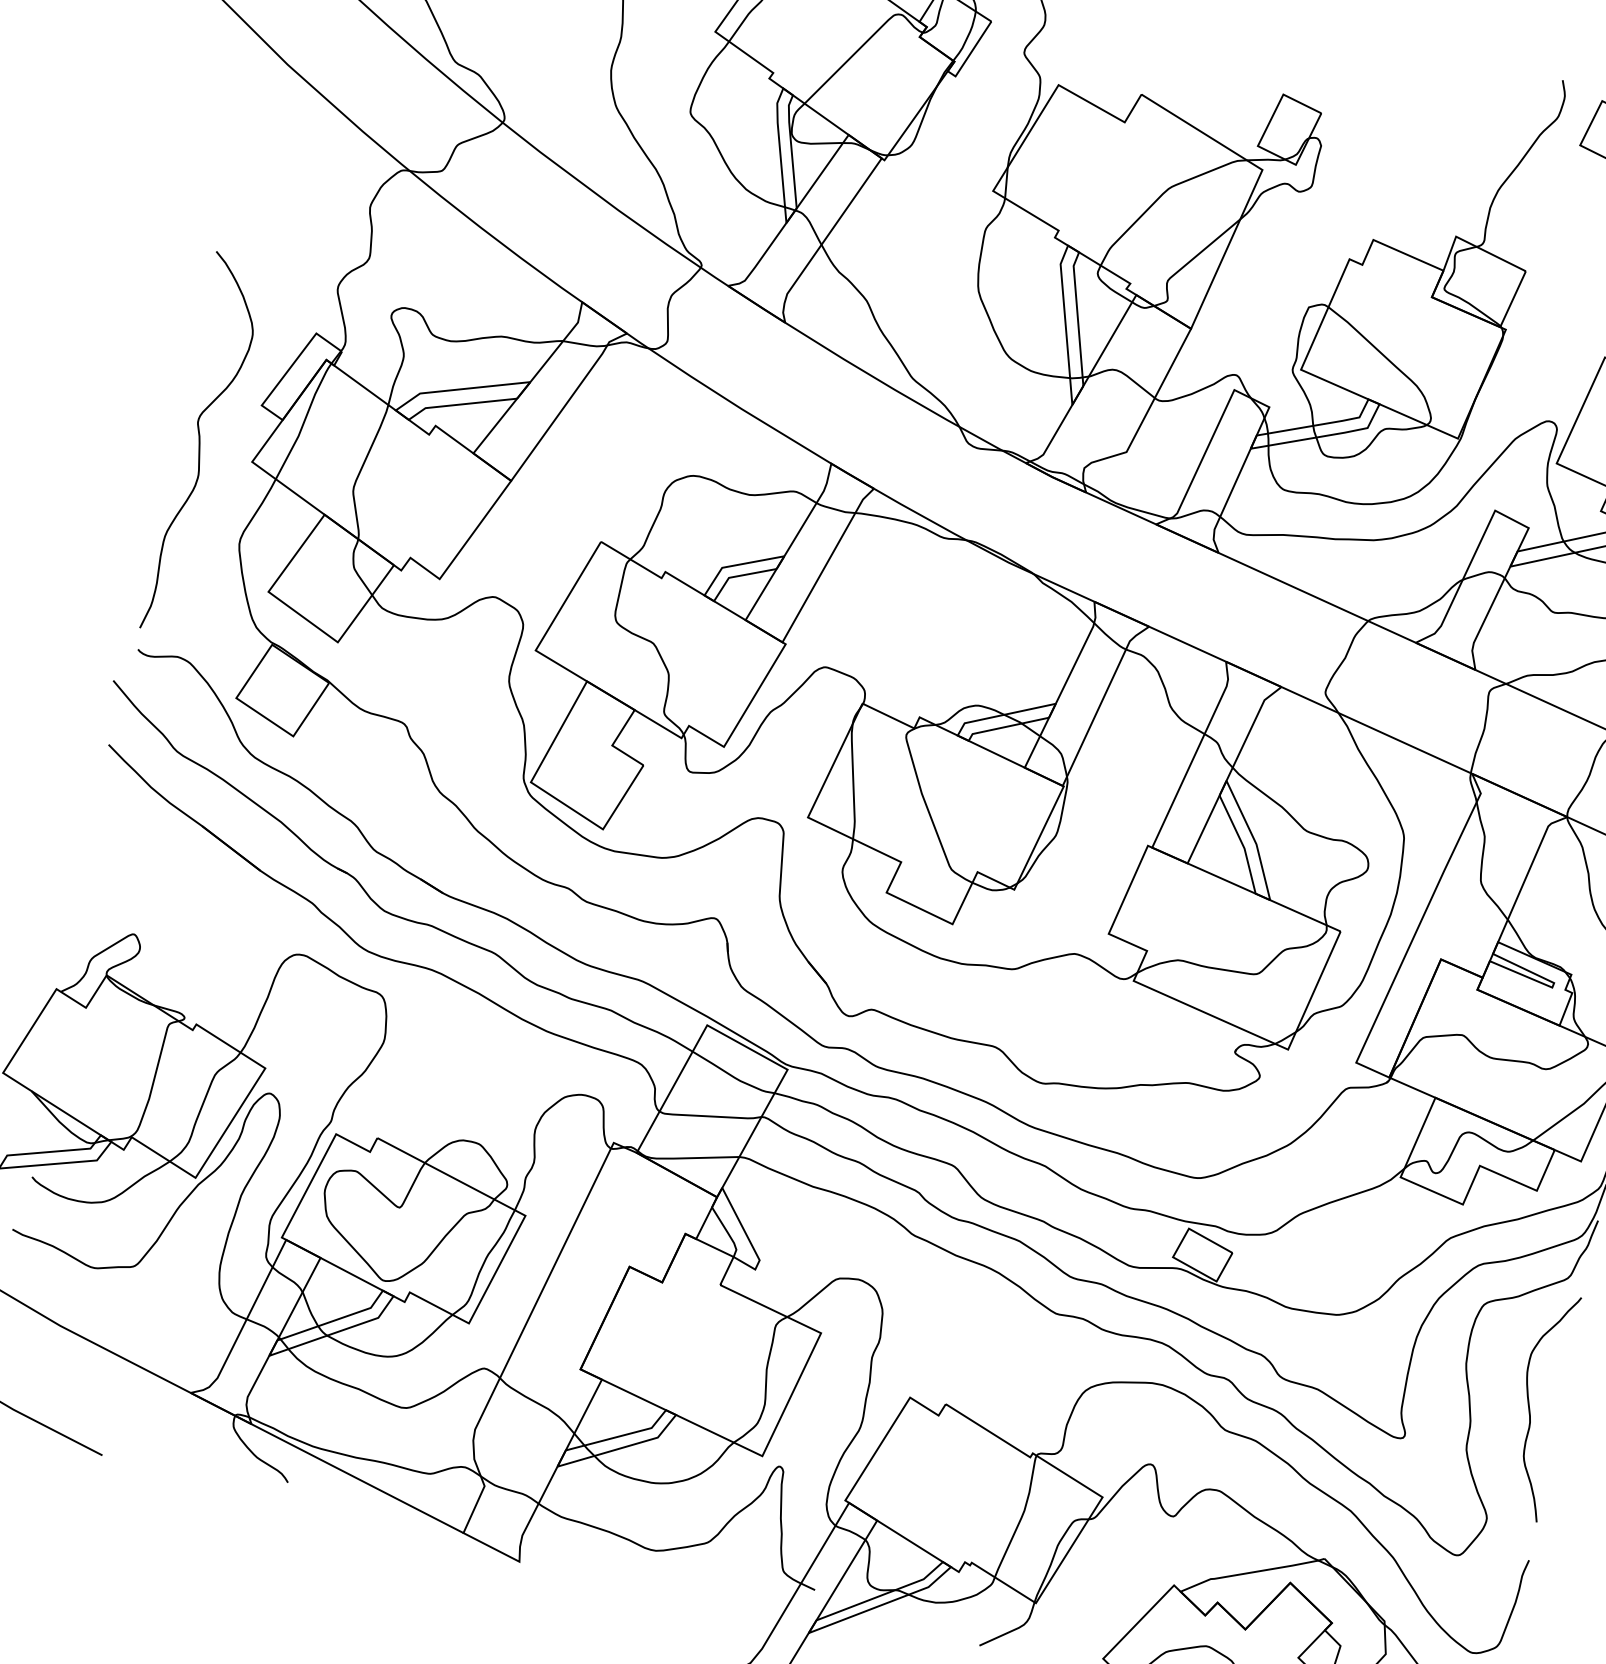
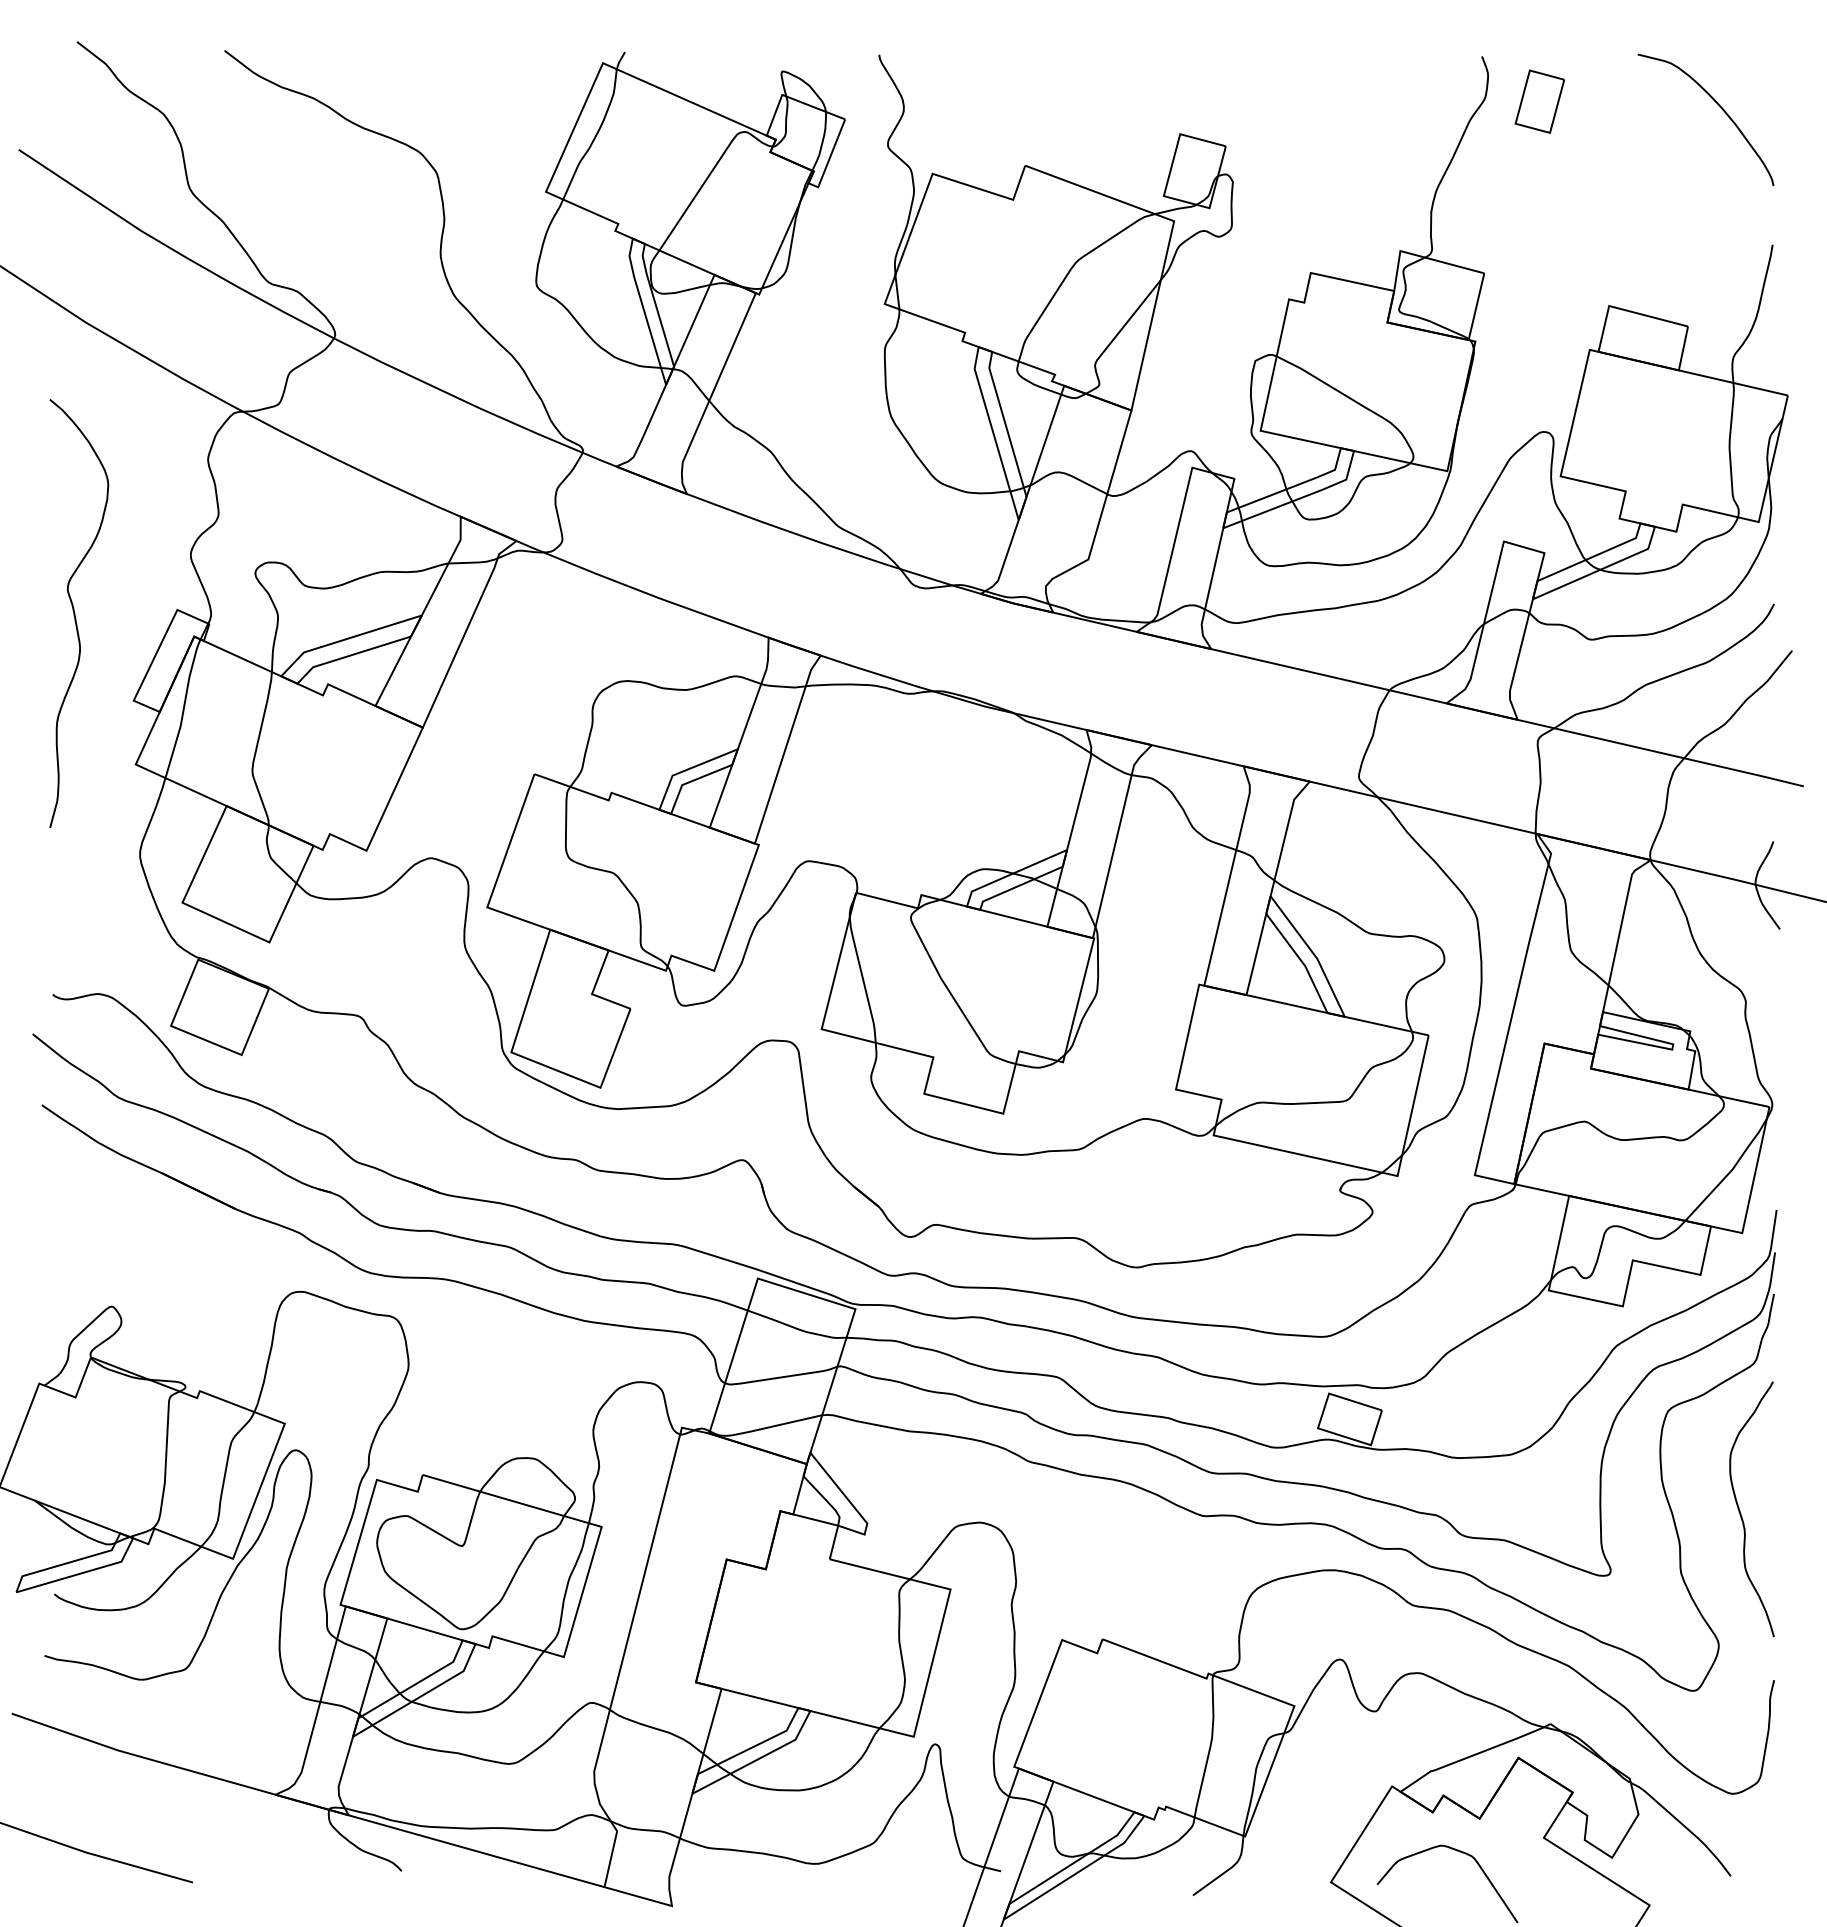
curve: (200, 444) -> (75, 613), moved

